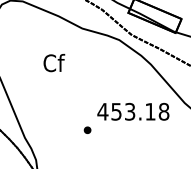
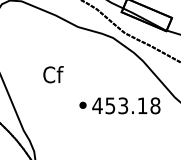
text: (54, 62) -> (53, 74), moved
part: (87, 129) -> (82, 104), moved

